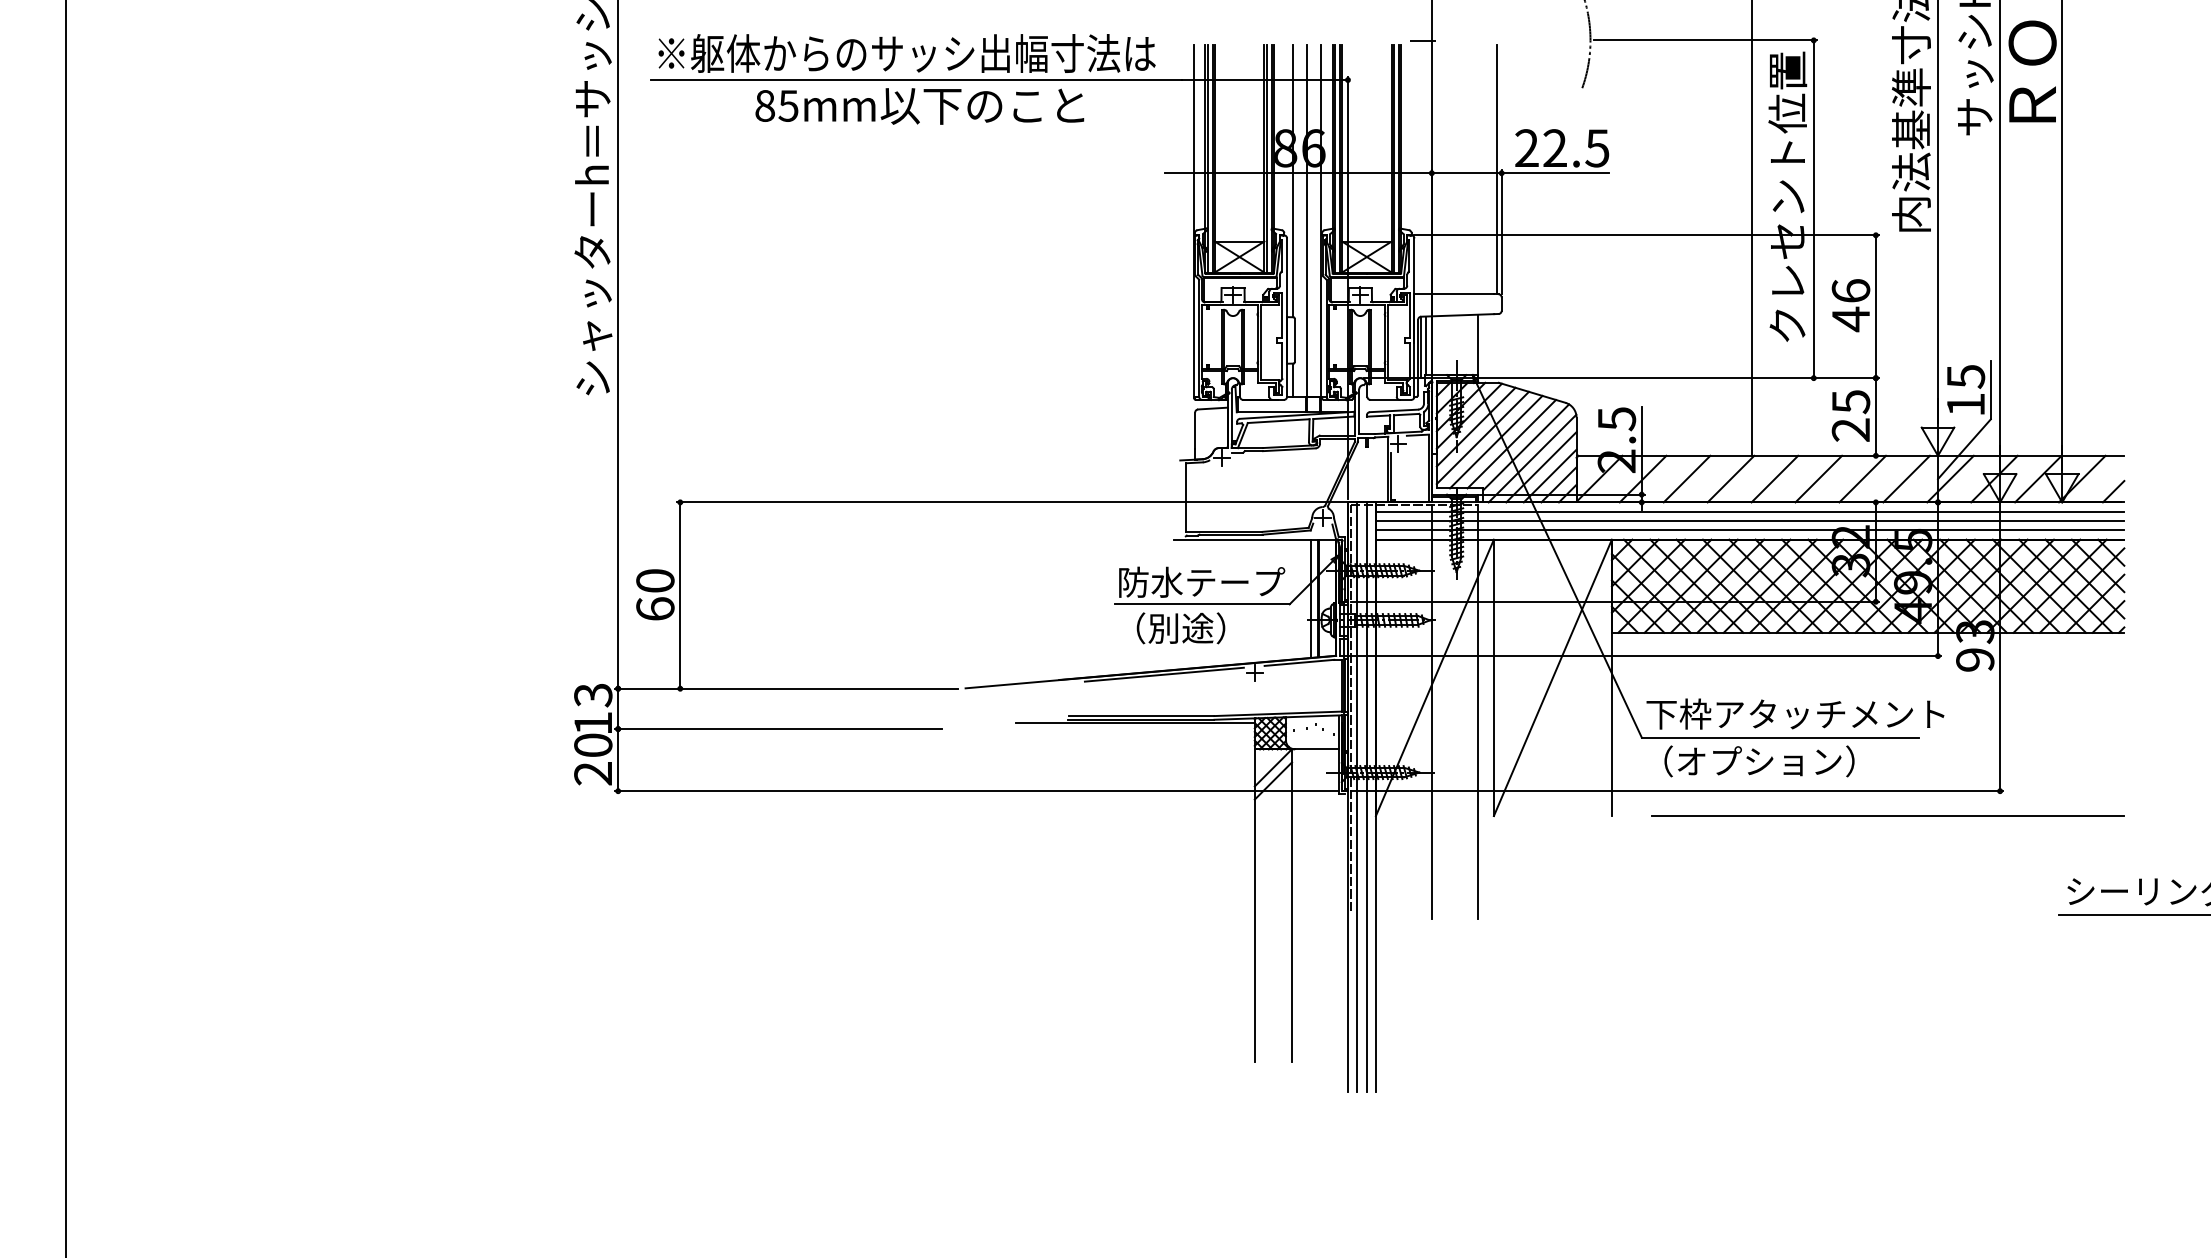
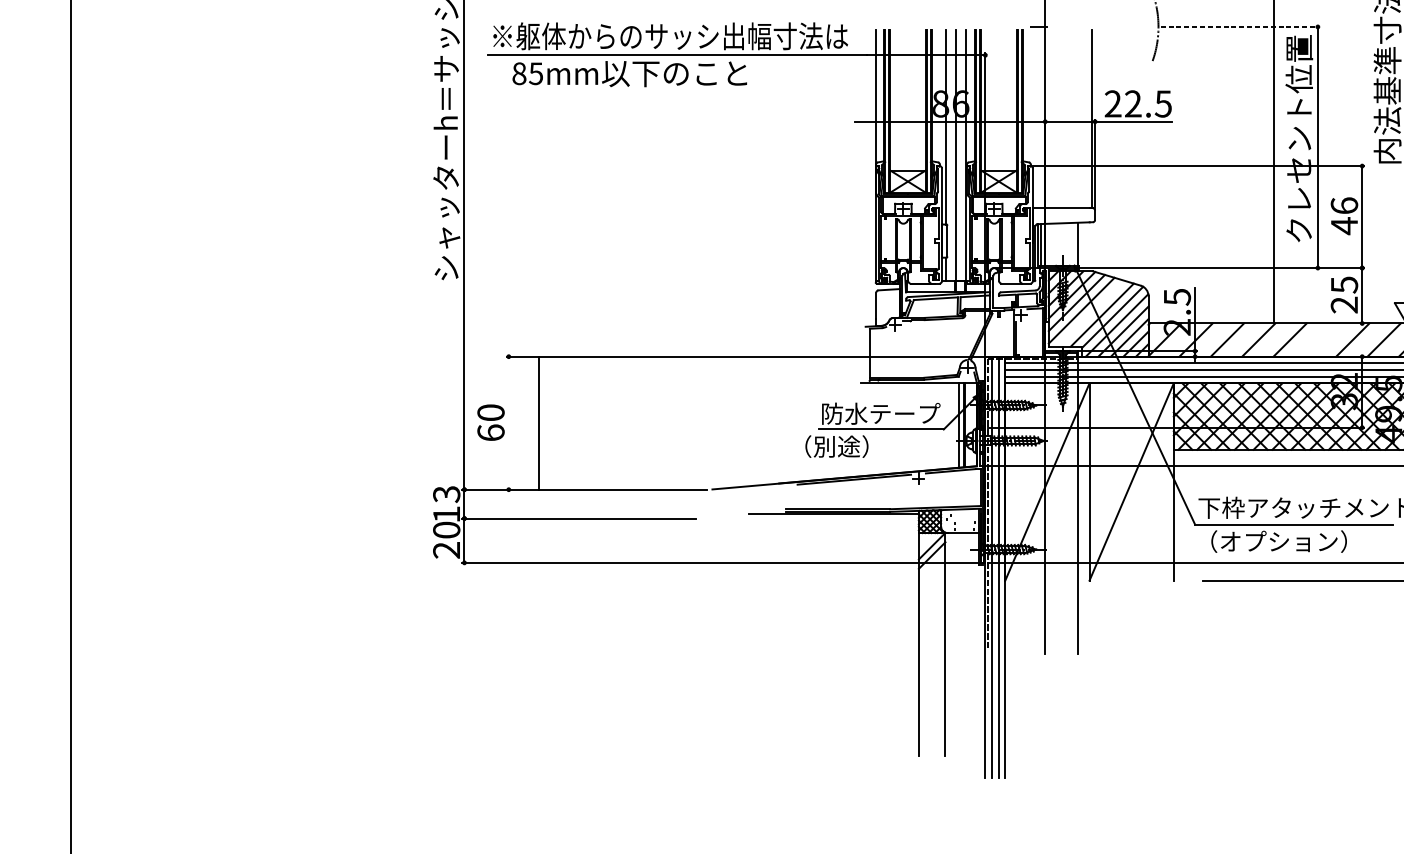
line: (1705, 40) -> (1240, 27), solid -> dashed
text: (919, 106) -> (629, 74), moved
line: (1495, 441) -> (1090, 313), removed
line: (1818, 478) -> (1321, 339), removed
line: (680, 595) -> (539, 423), moved
text: (1180, 628) -> (836, 446), moved

